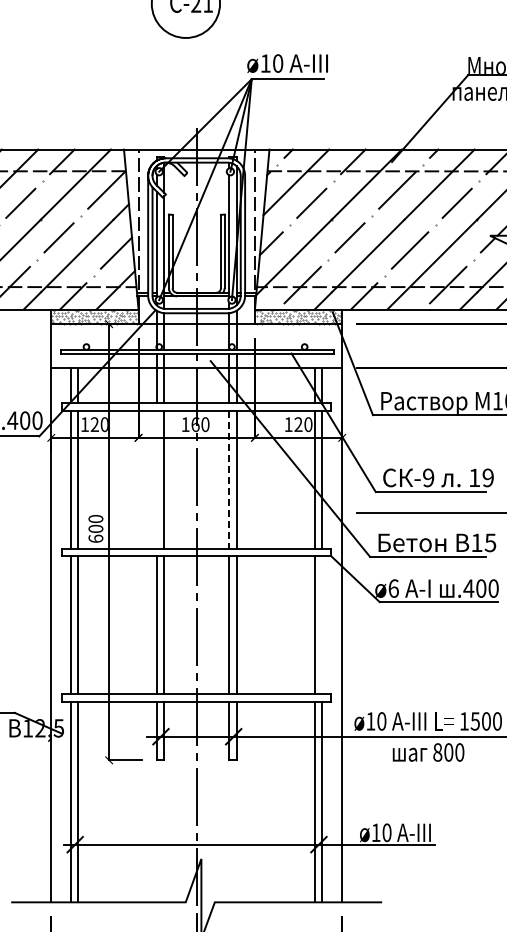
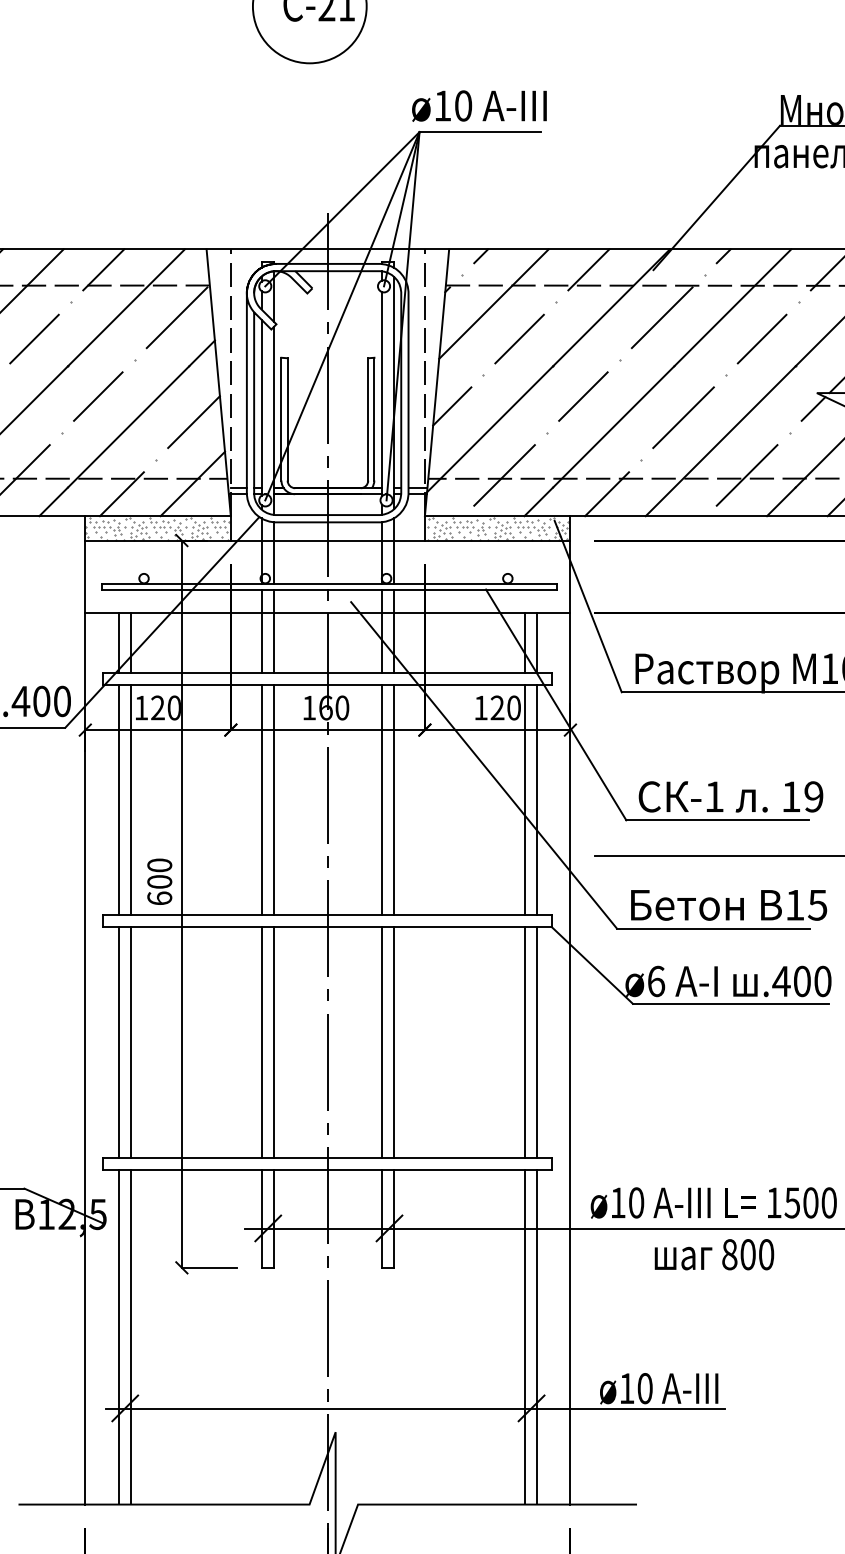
text: (428, 477) -> (714, 796), -9 -> -1
line: (156, 479) -> (260, 799), added
line: (229, 480) -> (382, 801), dashed -> solid
line: (322, 625) -> (537, 1042), added

